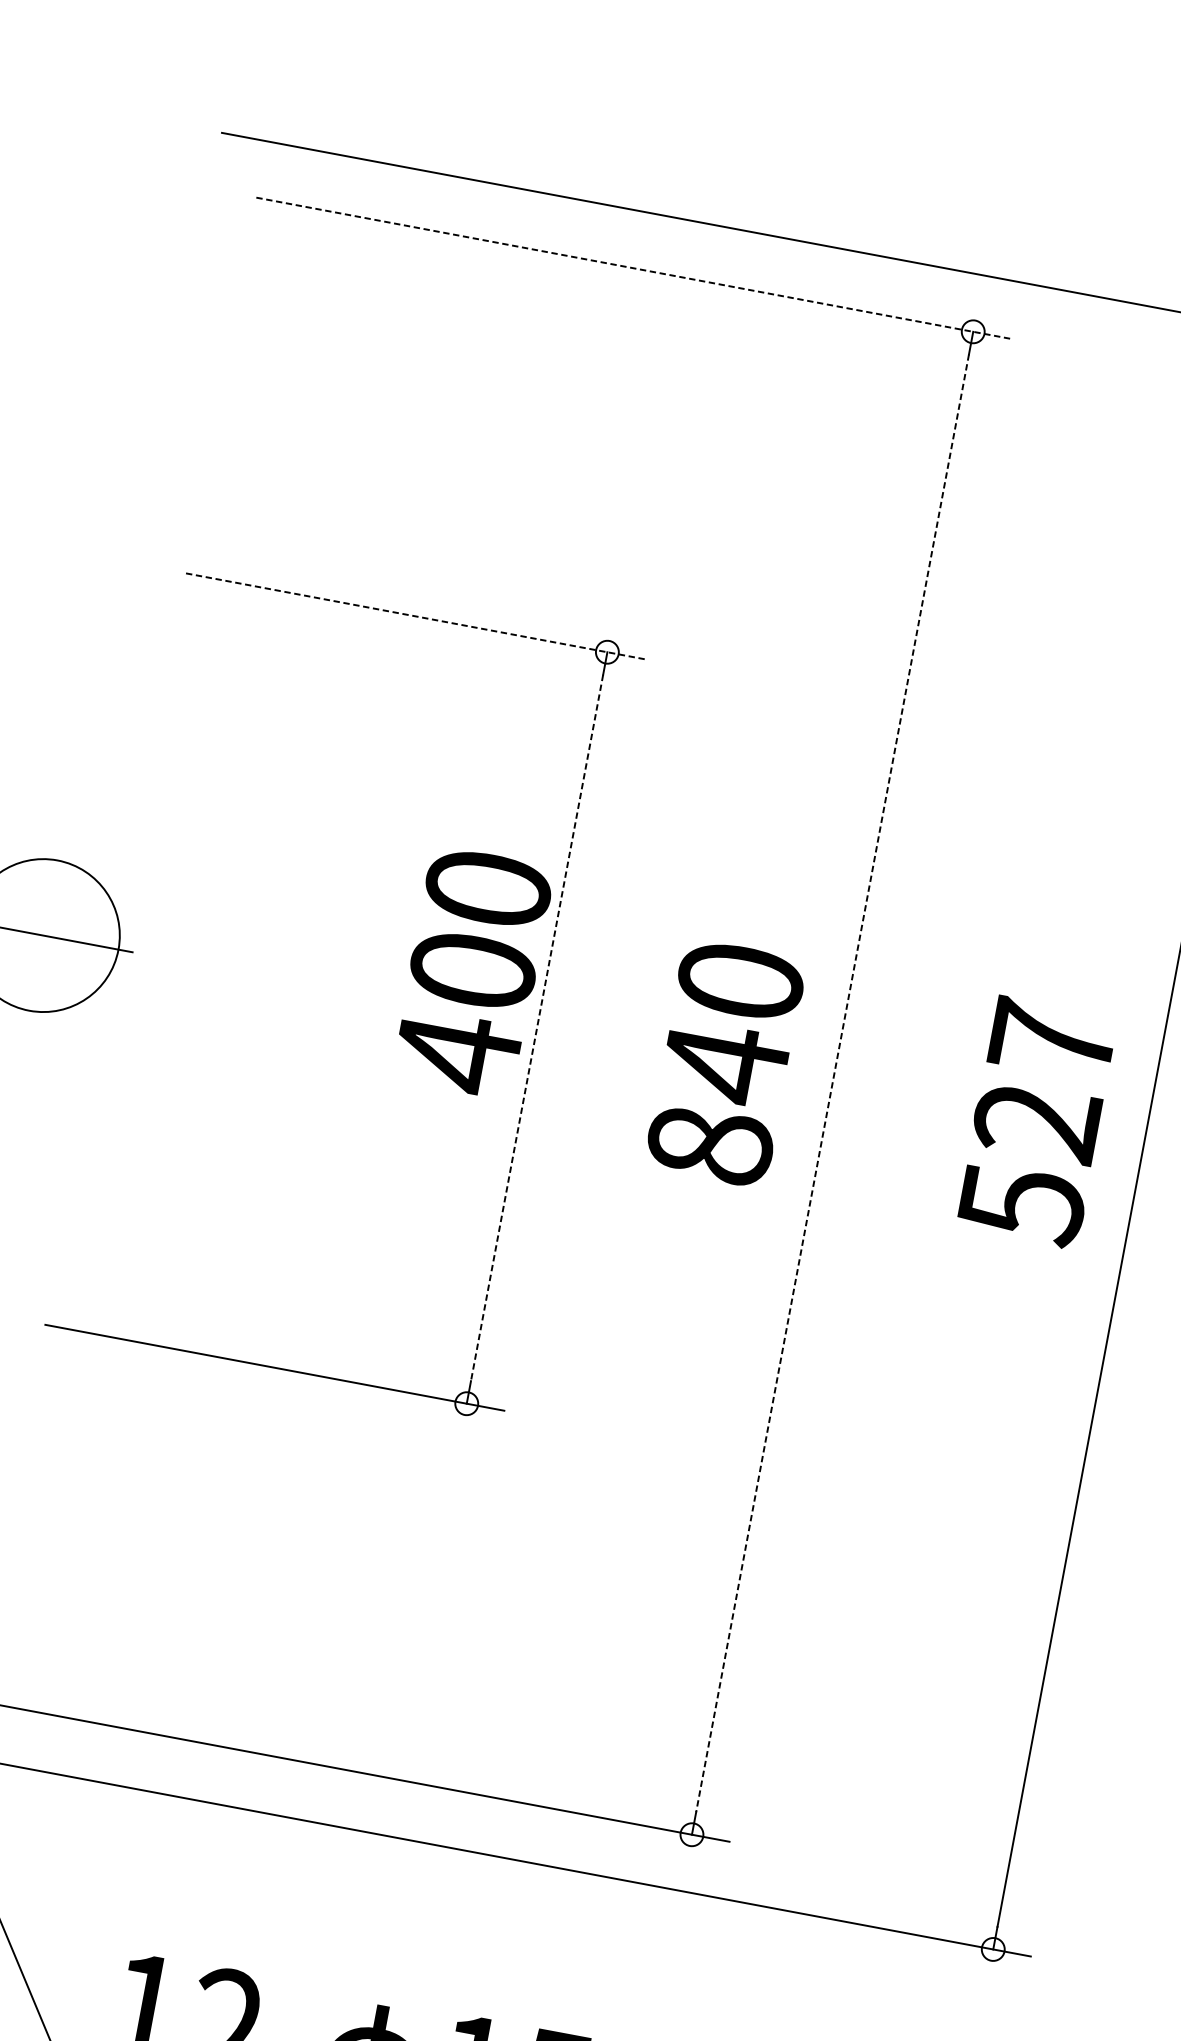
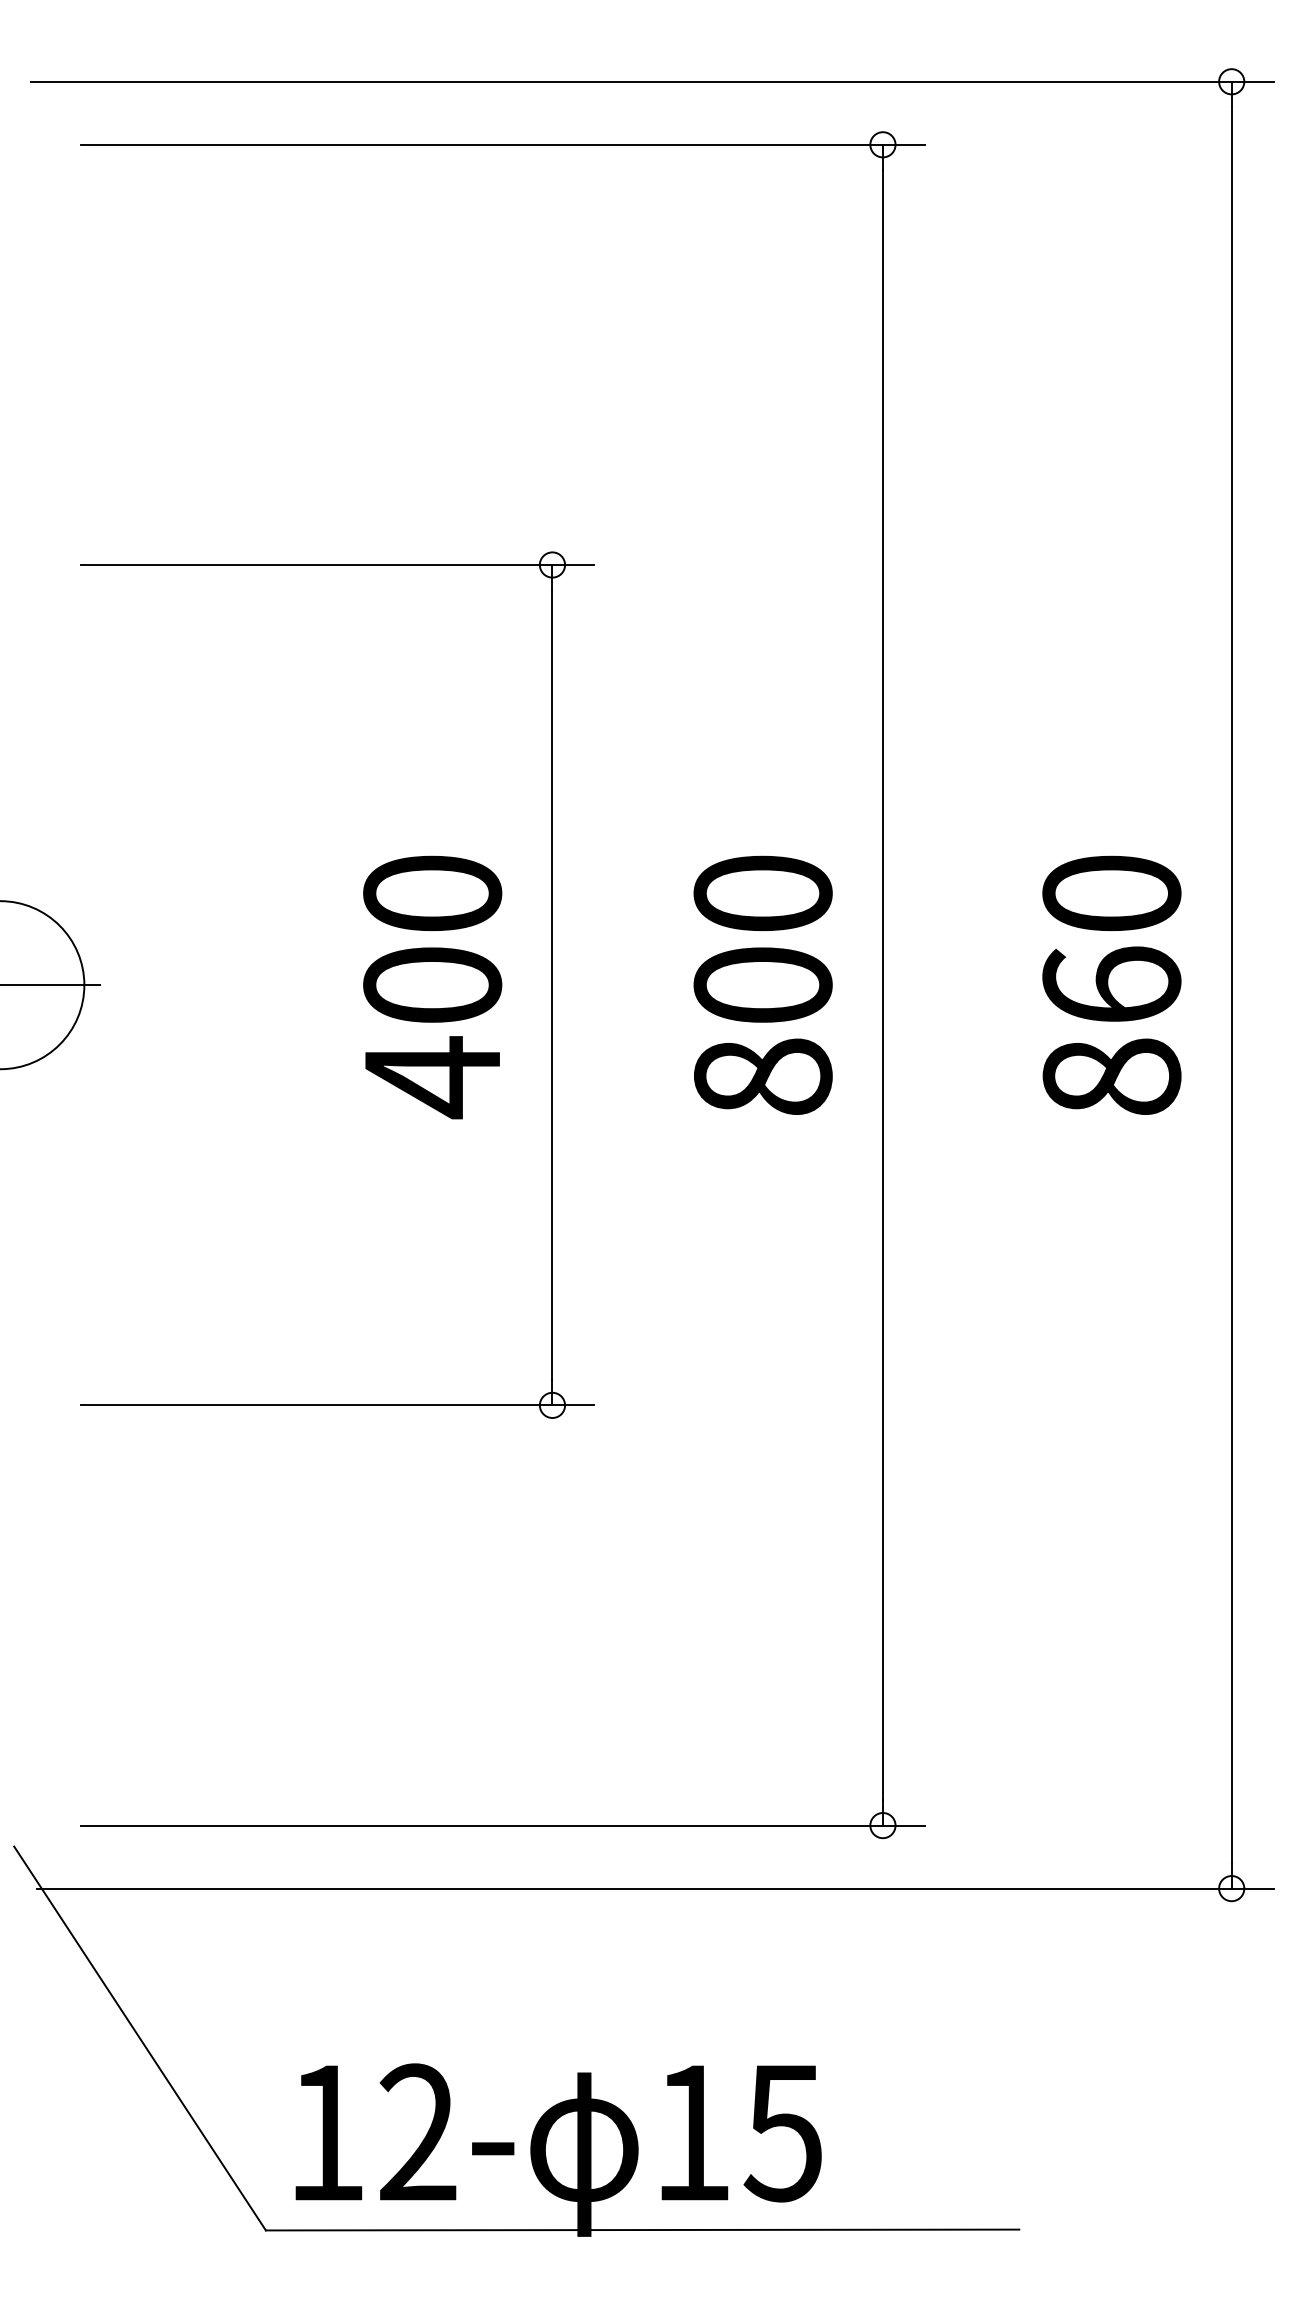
line: (633, 268) -> (503, 144), dashed -> solid
line: (415, 616) -> (337, 565), dashed -> solid
text: (472, 972) -> (432, 987), moved
line: (537, 1028) -> (552, 985), dashed -> solid
text: (724, 1063) -> (762, 985), 840 -> 800
line: (832, 1083) -> (882, 985), dashed -> solid
text: (1036, 1122) -> (1111, 986), 527 -> 860

